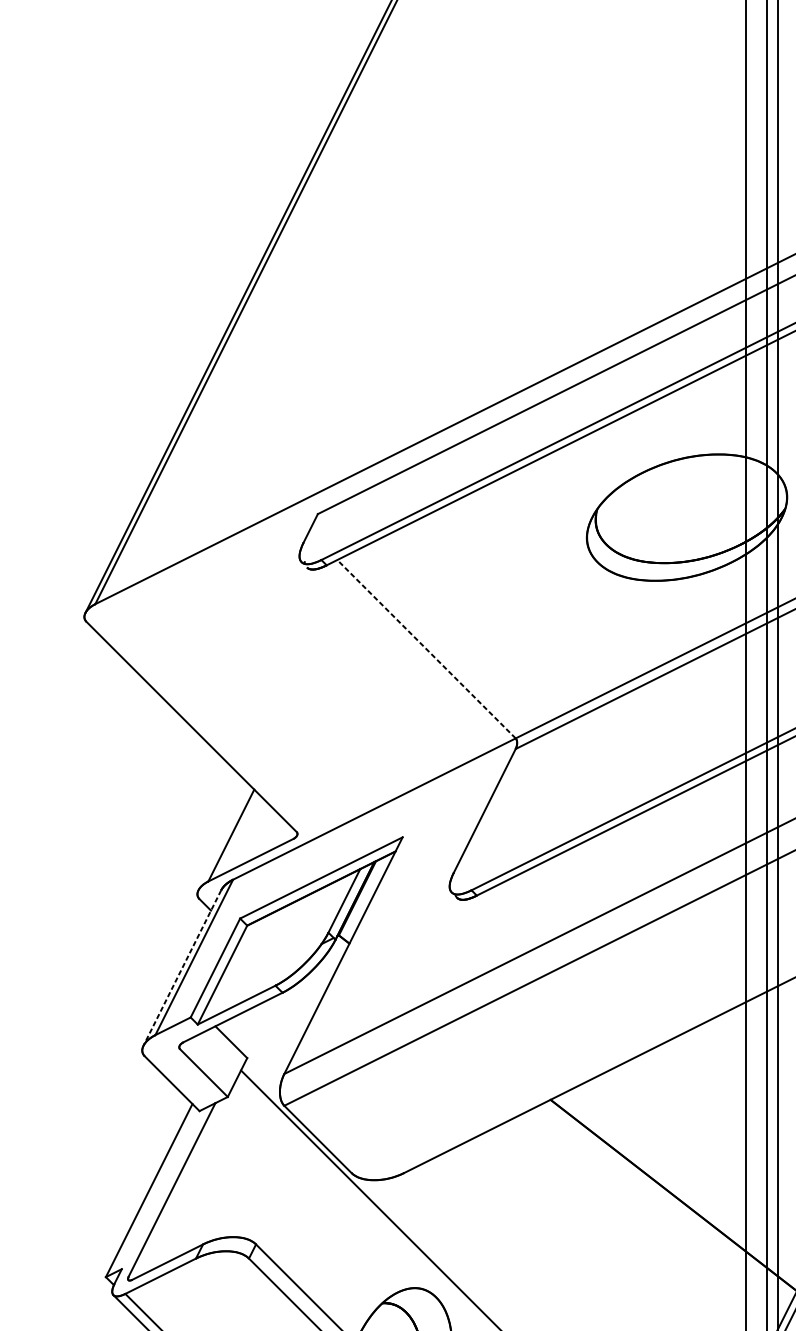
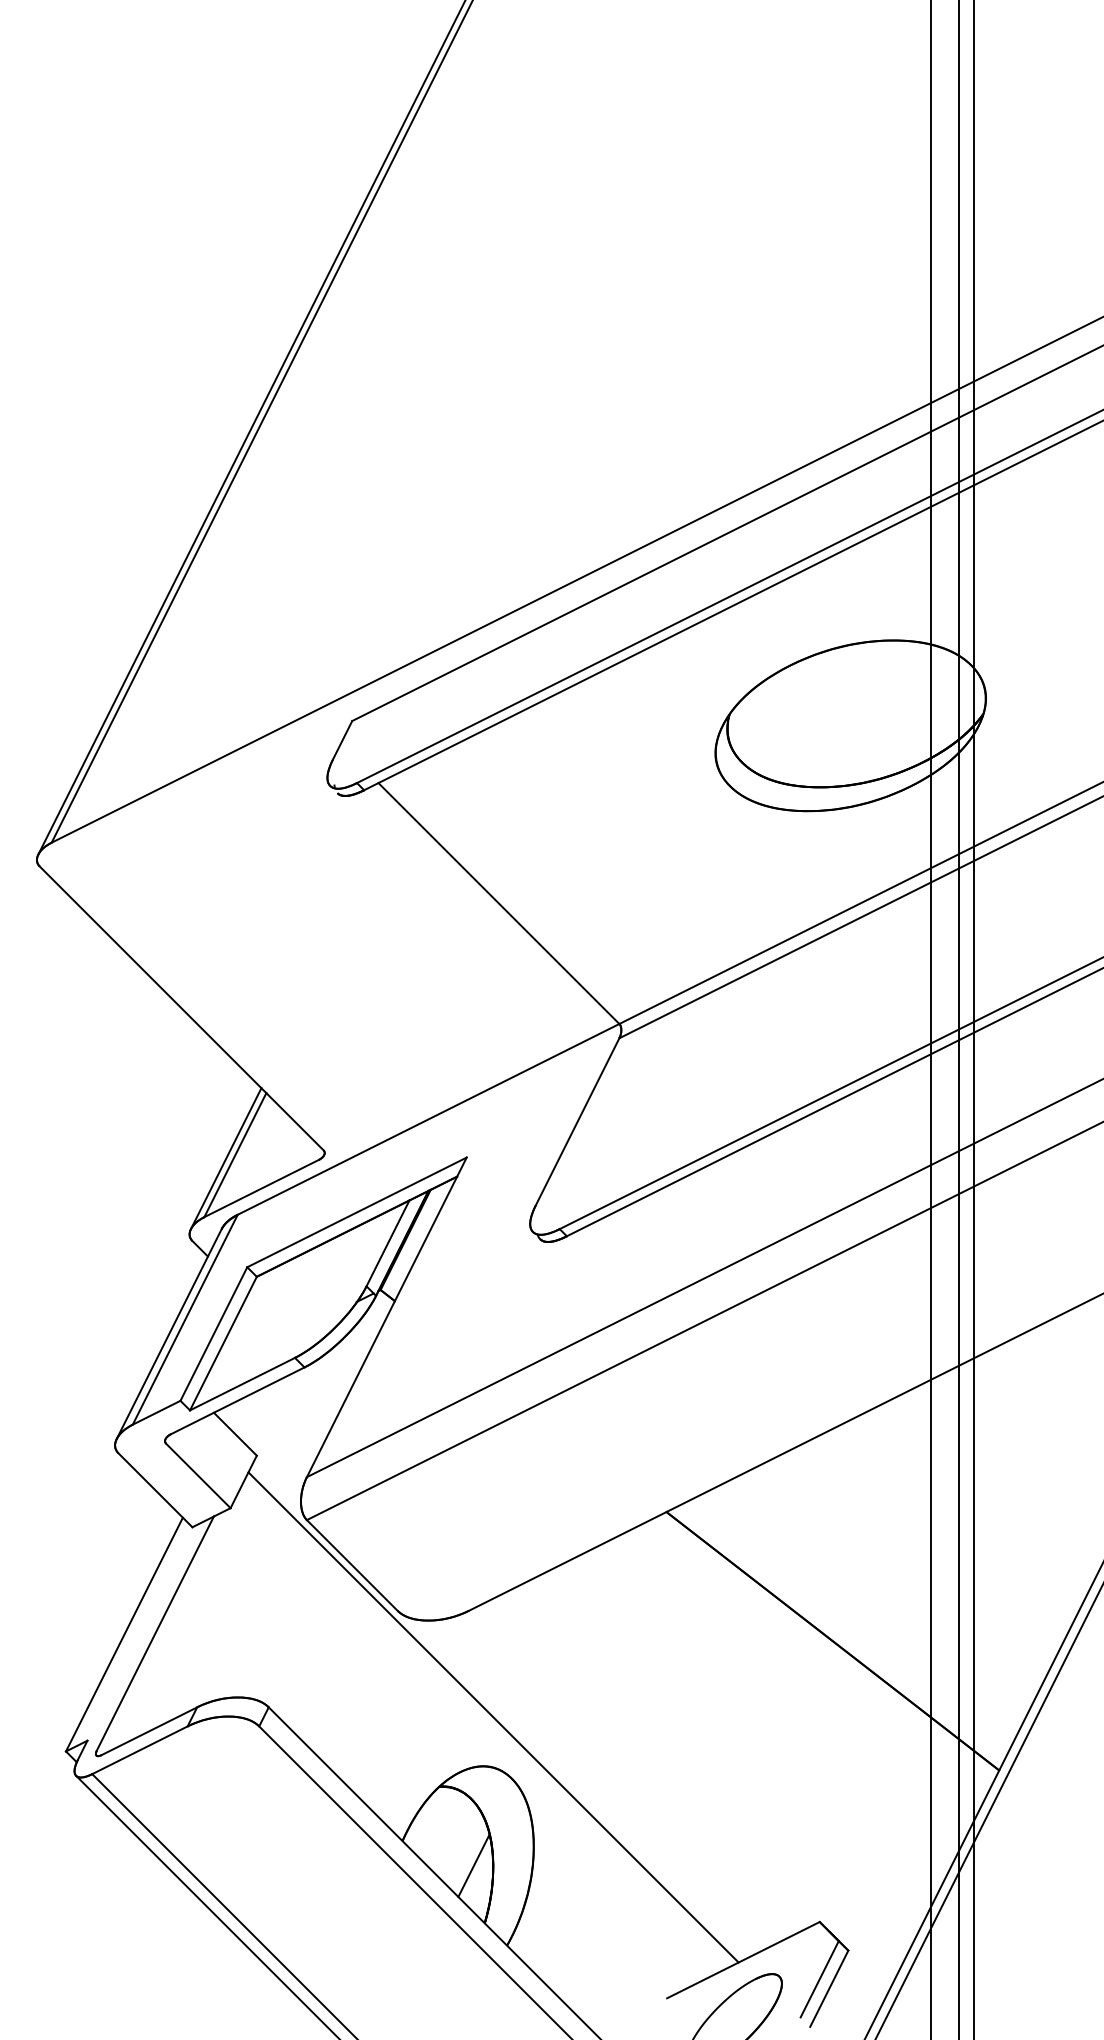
line: (426, 649) -> (498, 903), dashed -> solid
line: (224, 838) -> (225, 1158), added
line: (182, 968) -> (169, 1334), dashed -> solid

